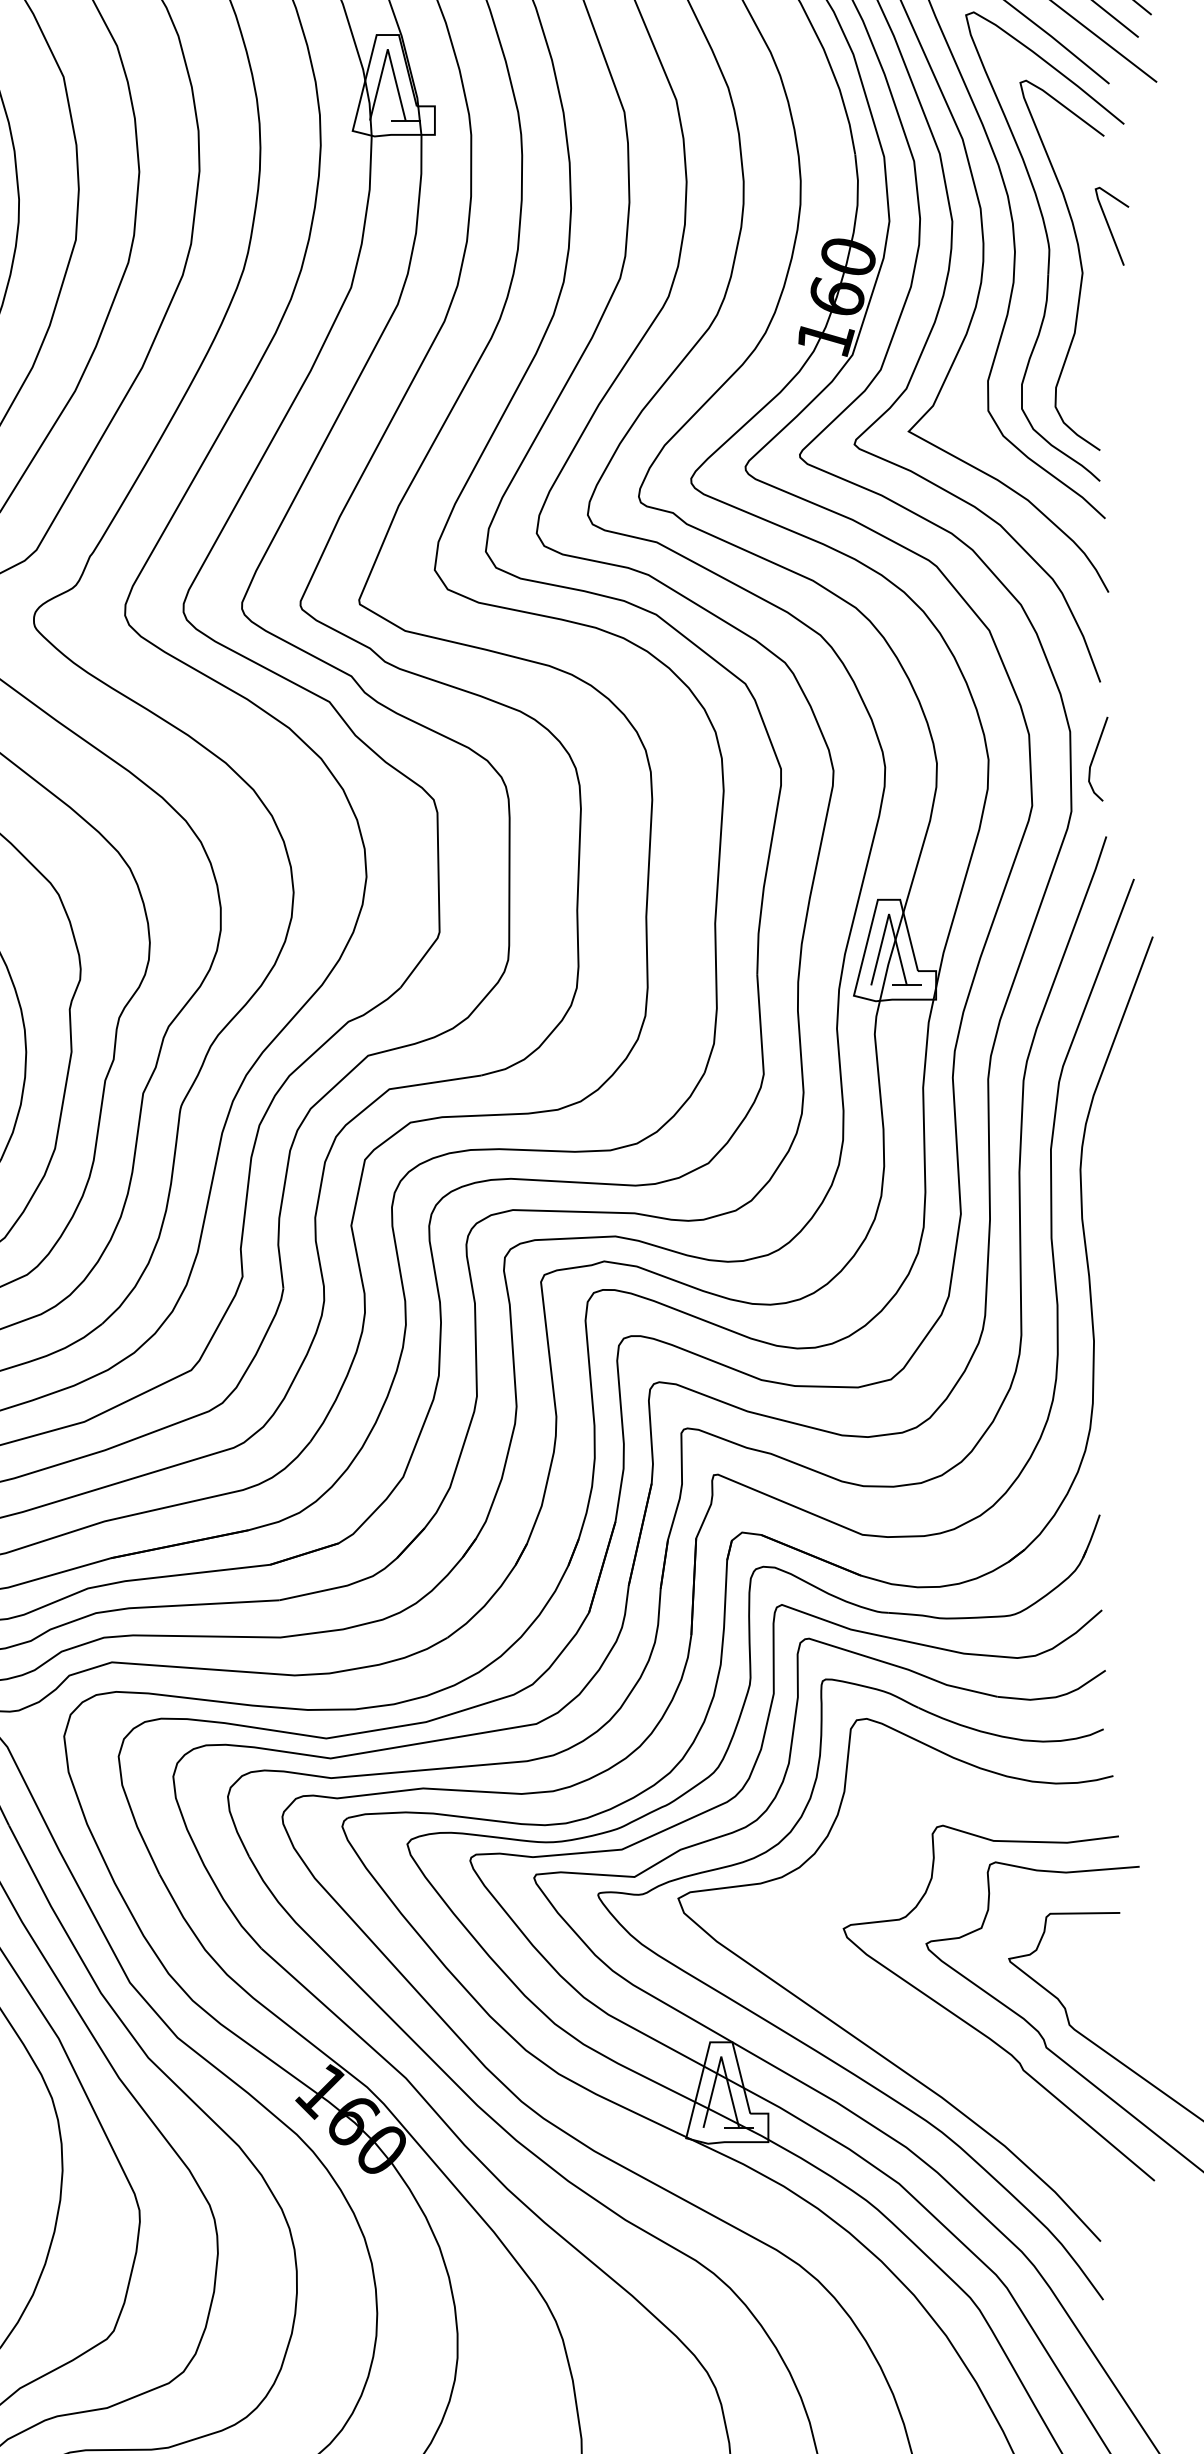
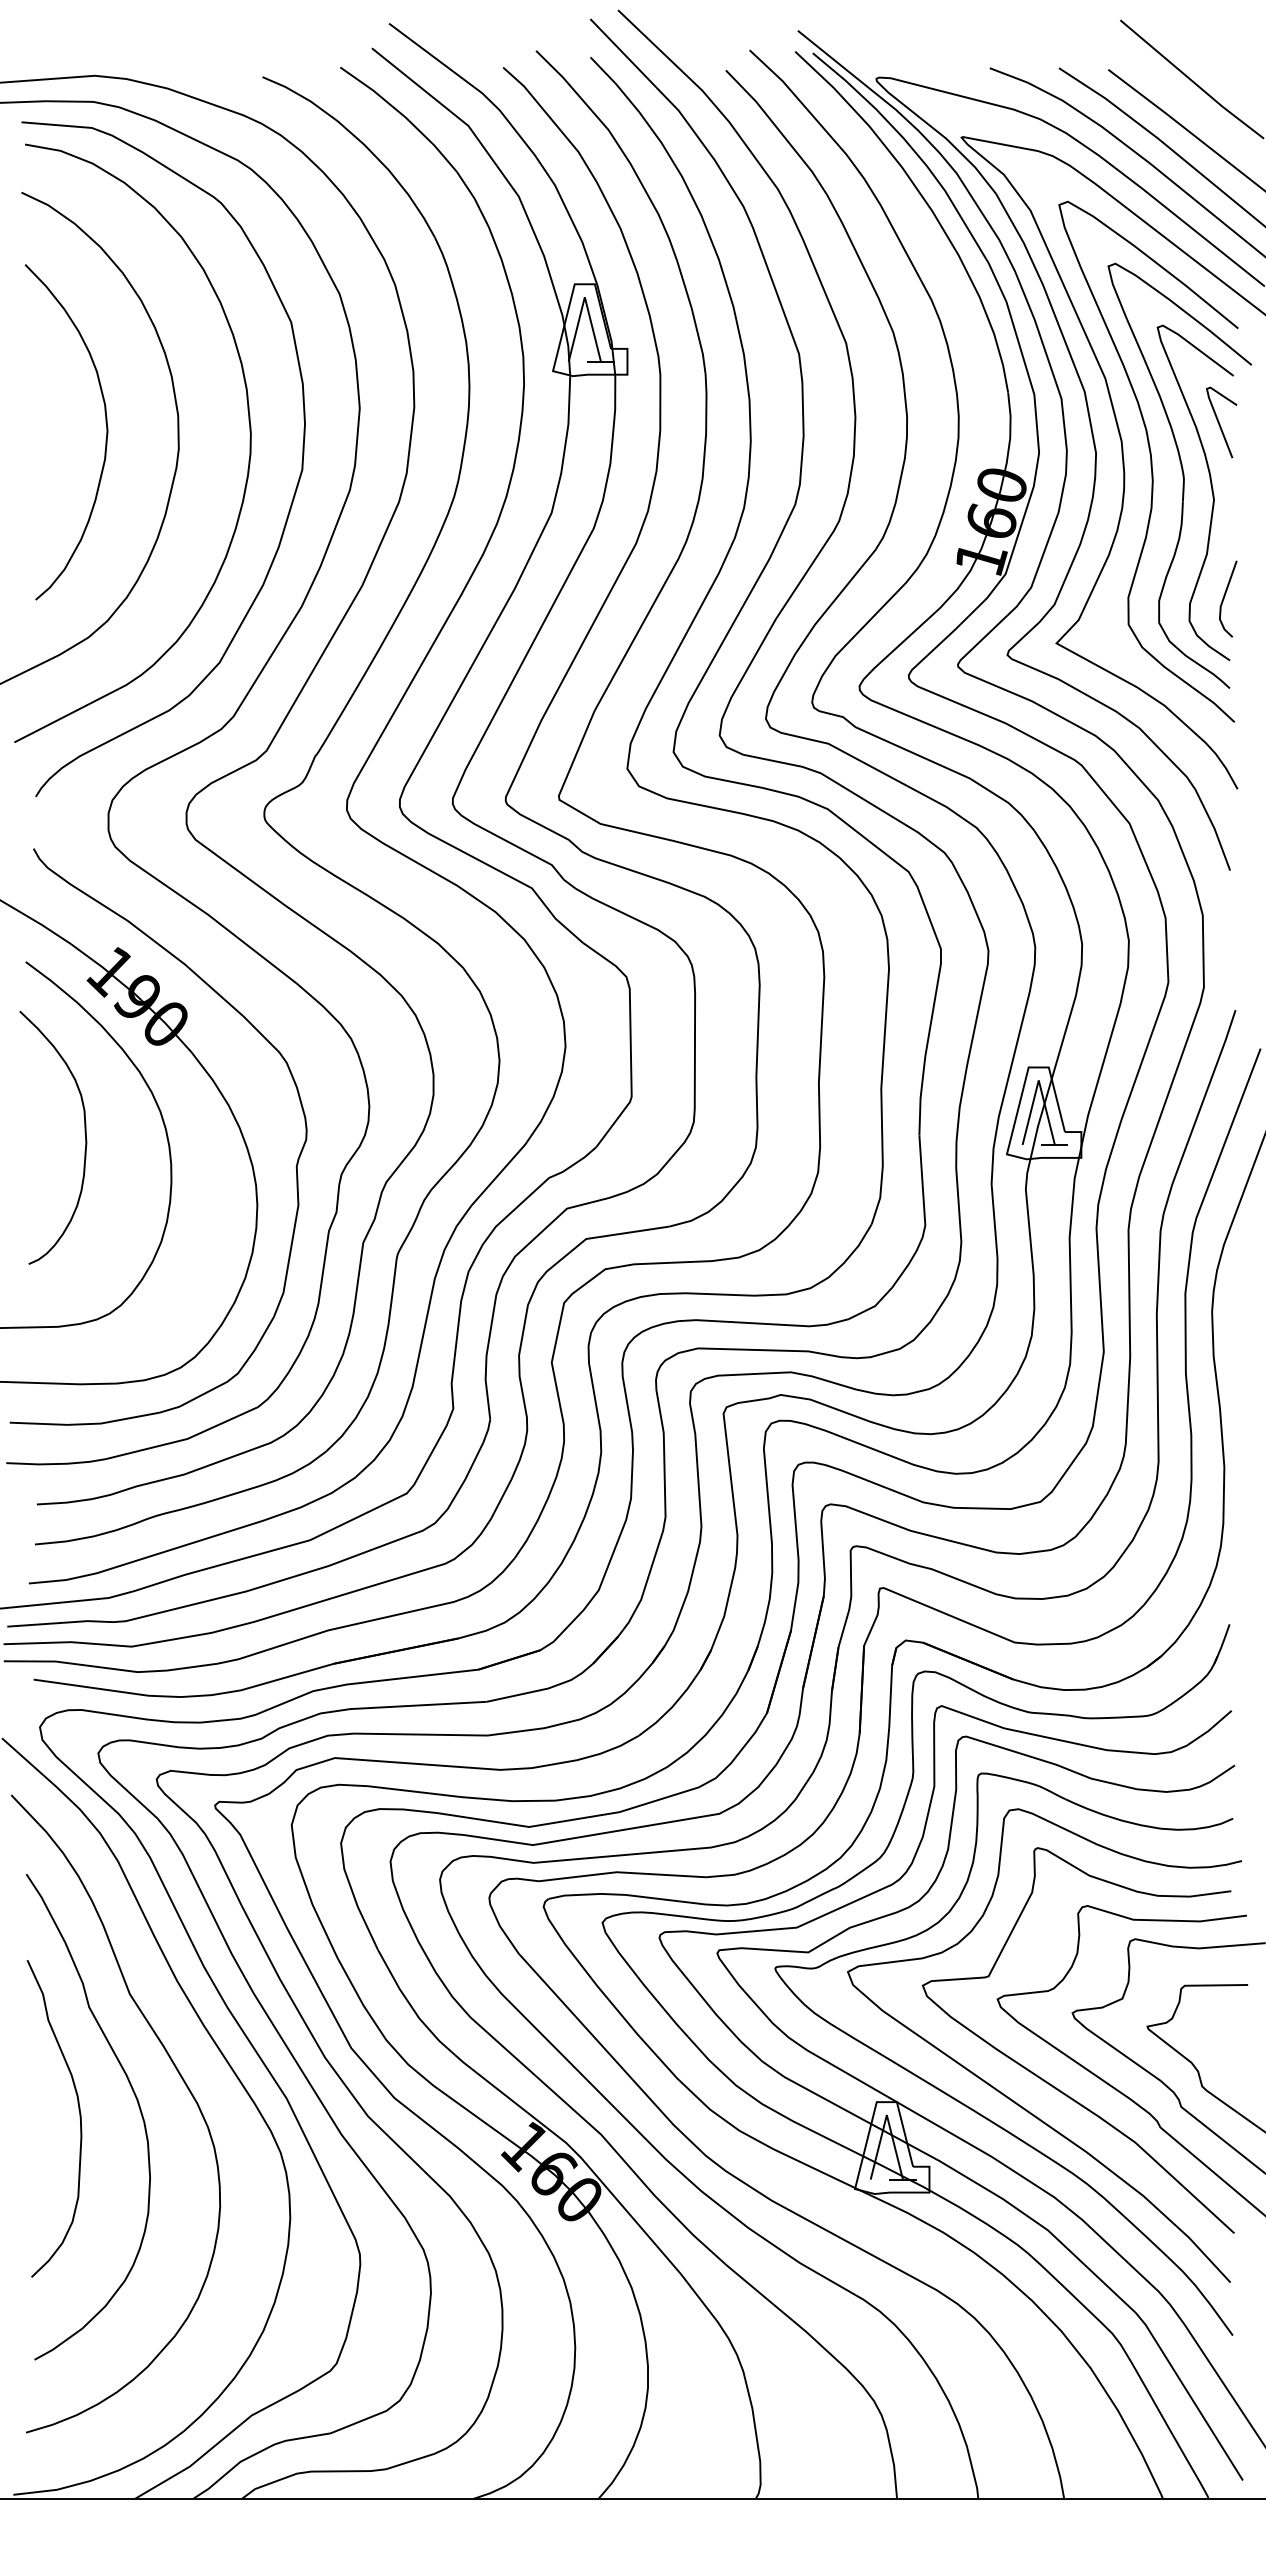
line: (1109, 226) -> (1219, 422), moved
line: (1095, 756) -> (1225, 596), moved
curve: (902, 2021) -> (1050, 2083), added

